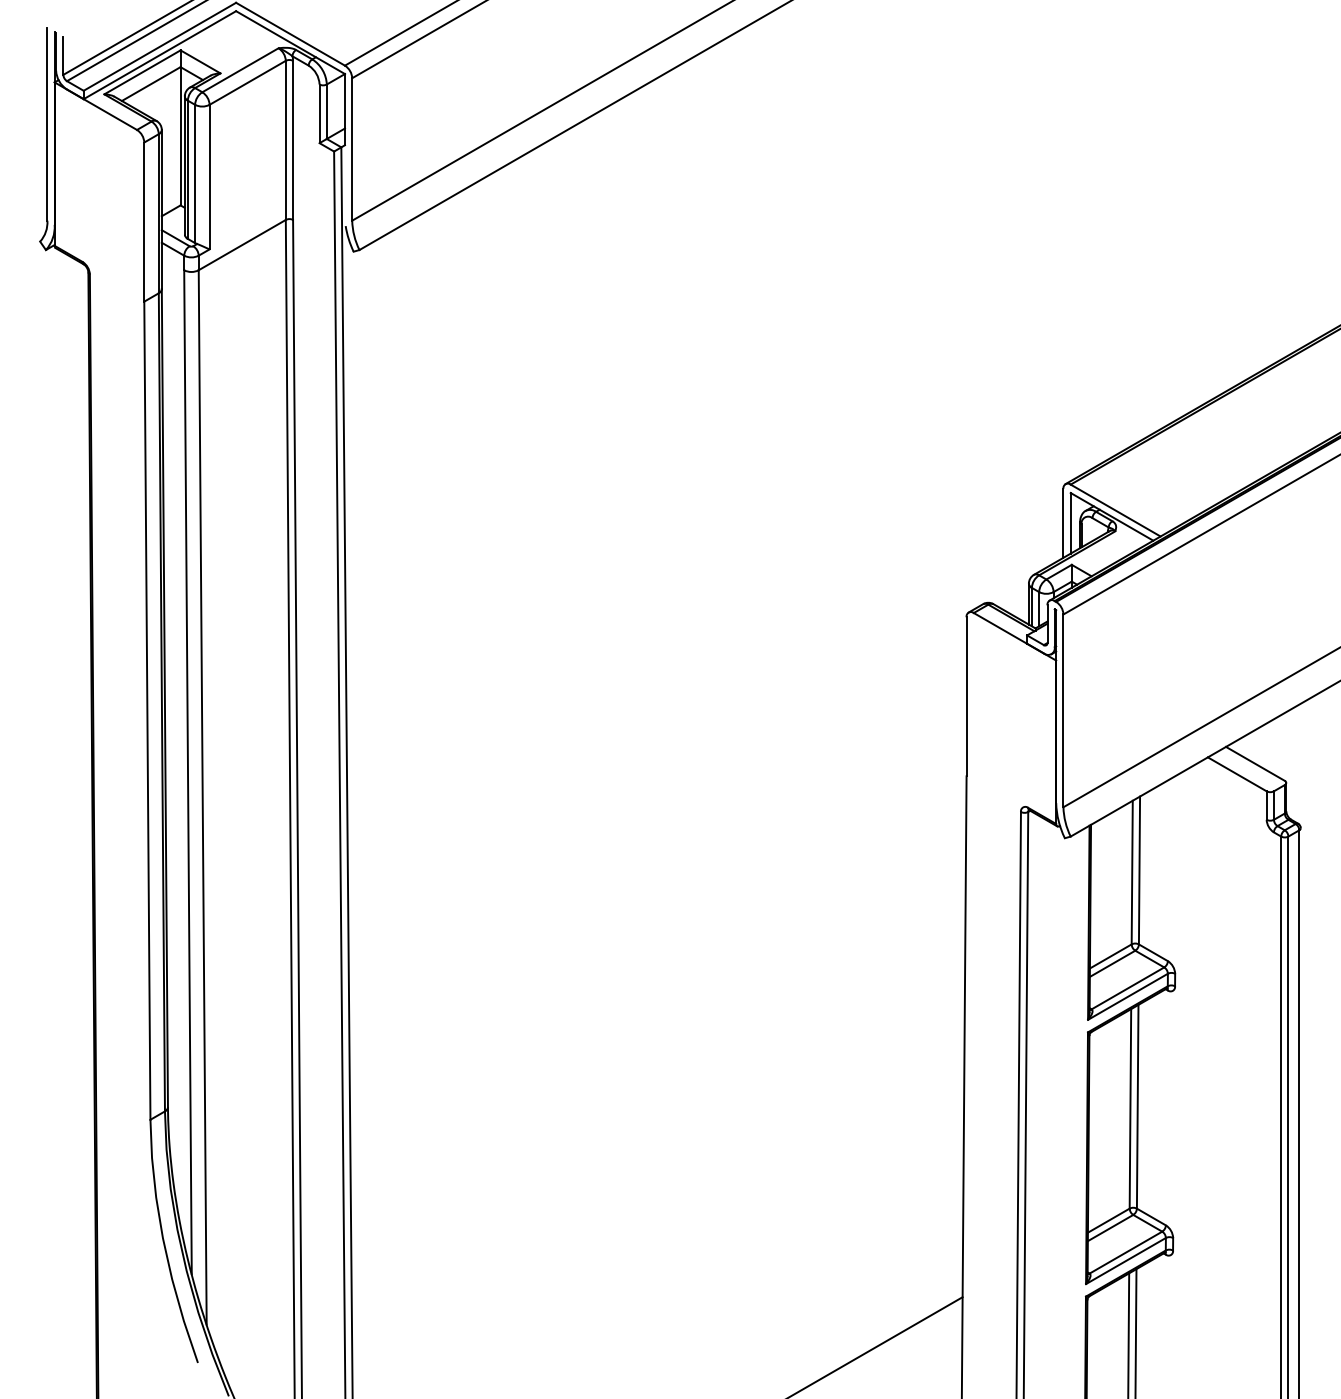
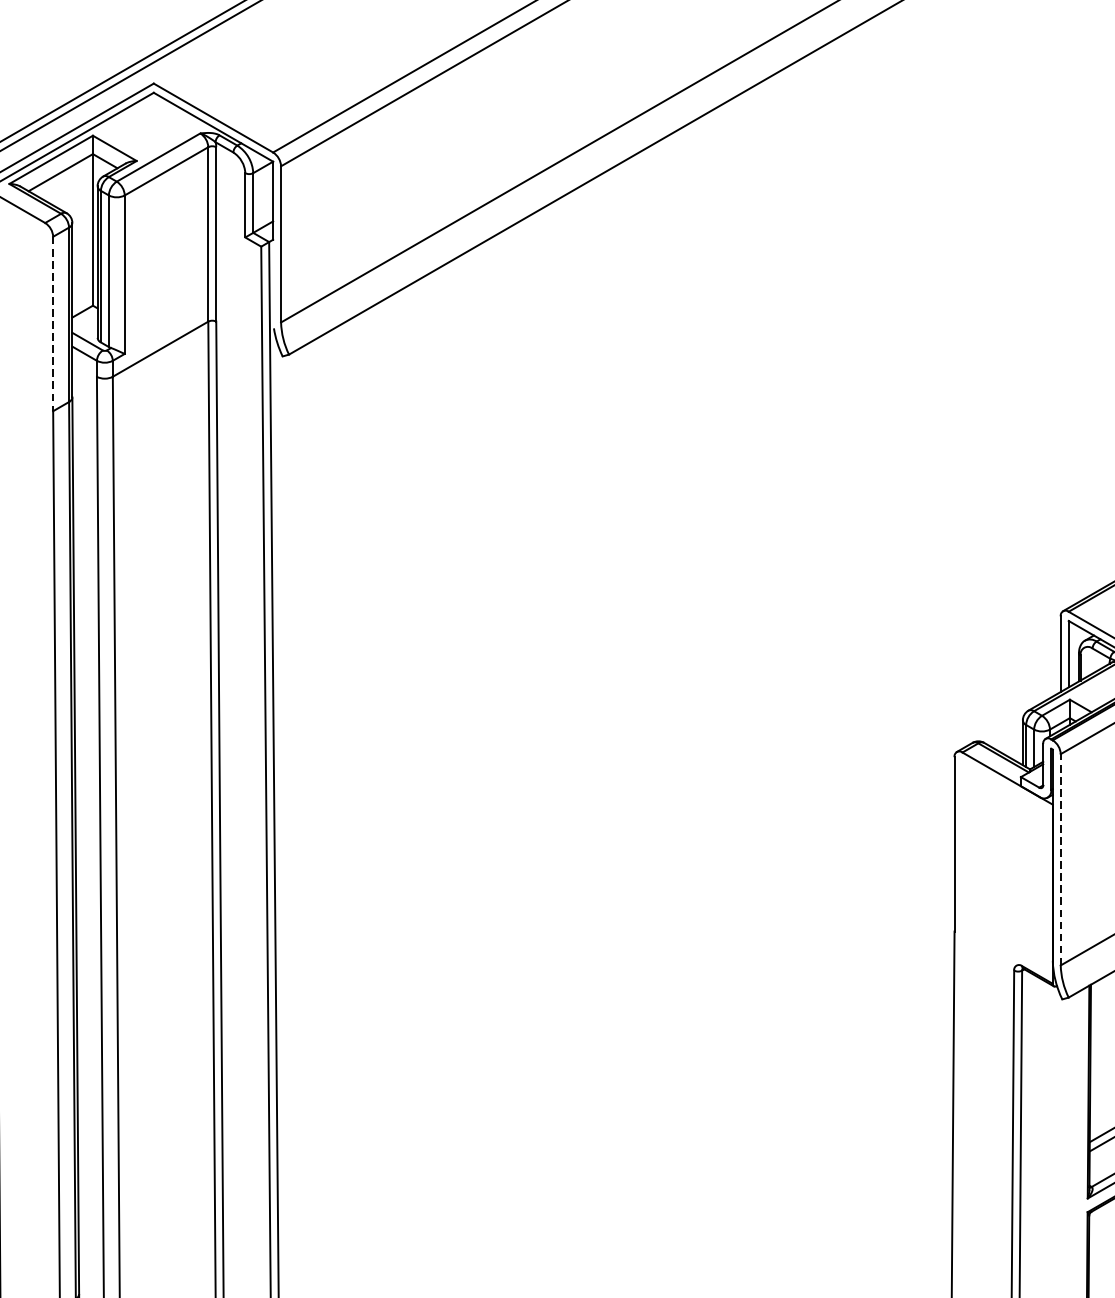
line: (144, 222) -> (53, 324), solid -> dashed
line: (1063, 710) -> (1060, 859), solid -> dashed

